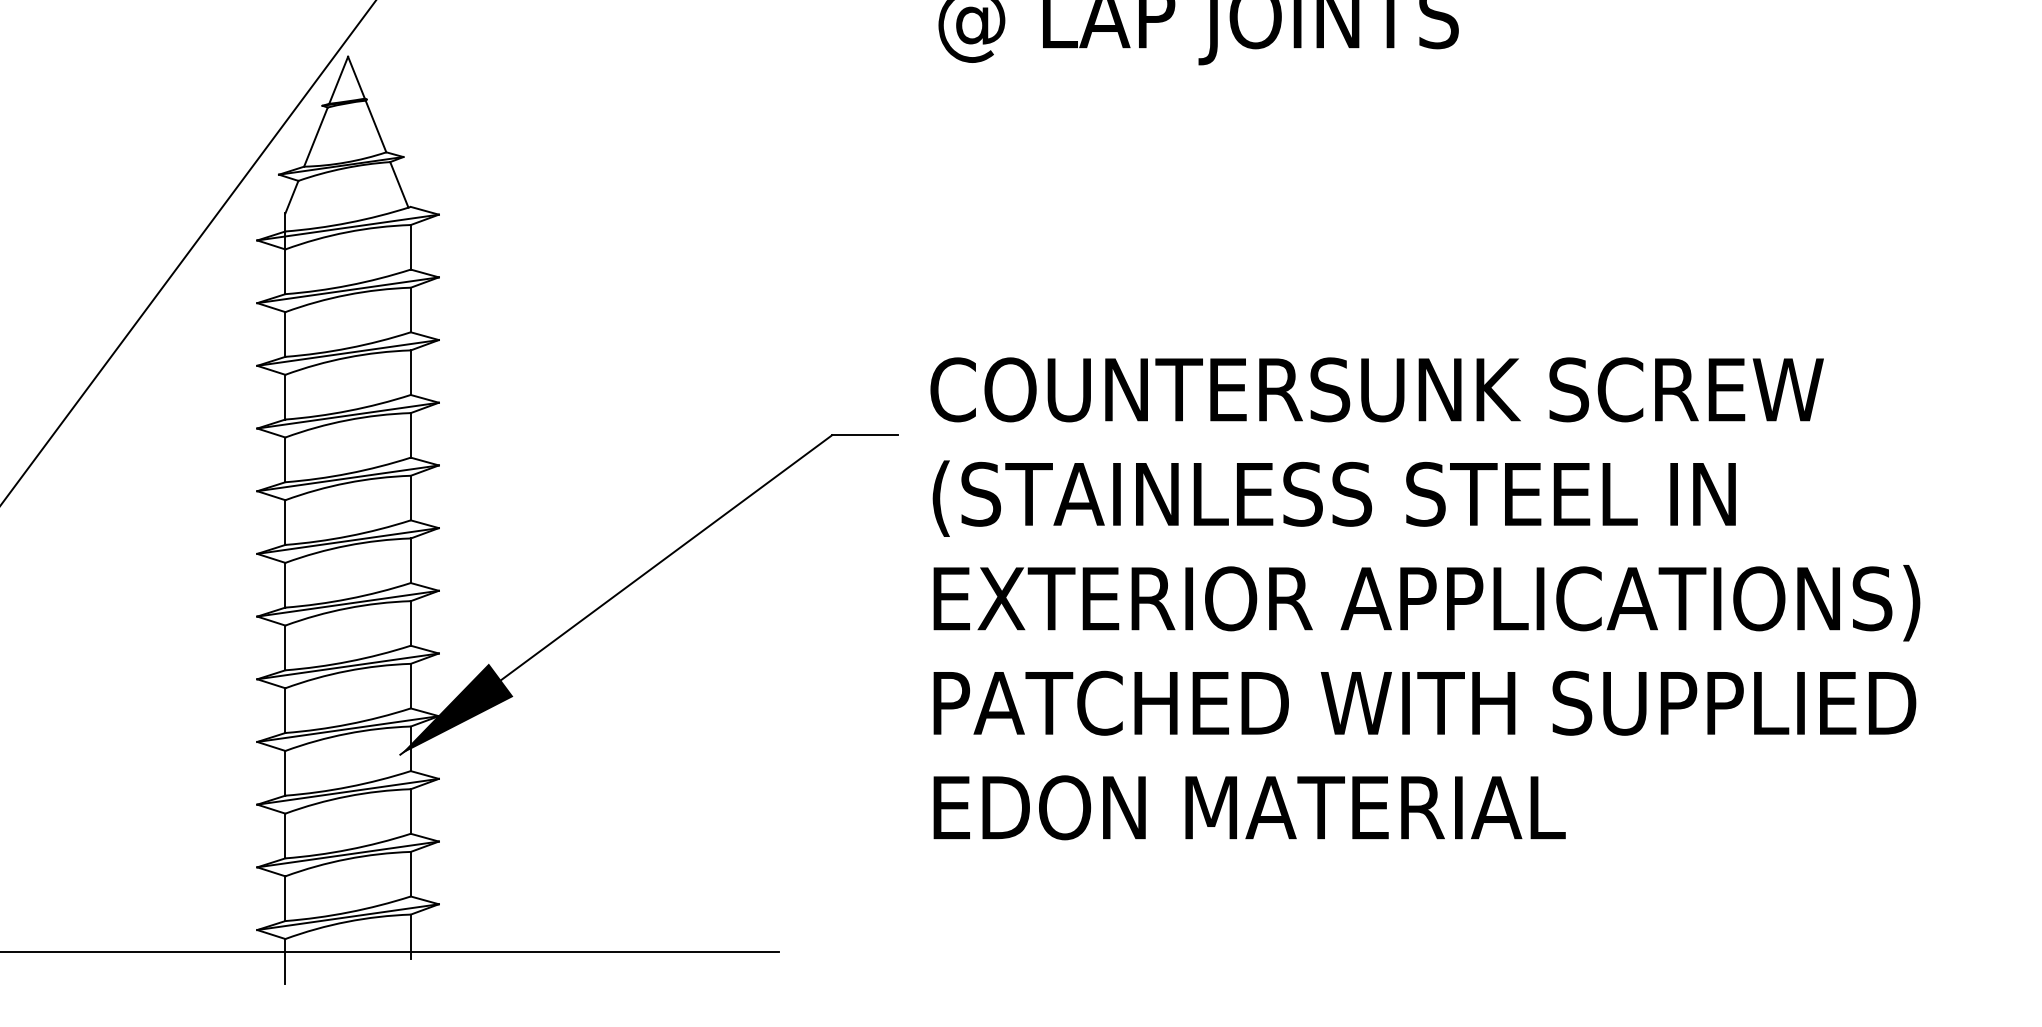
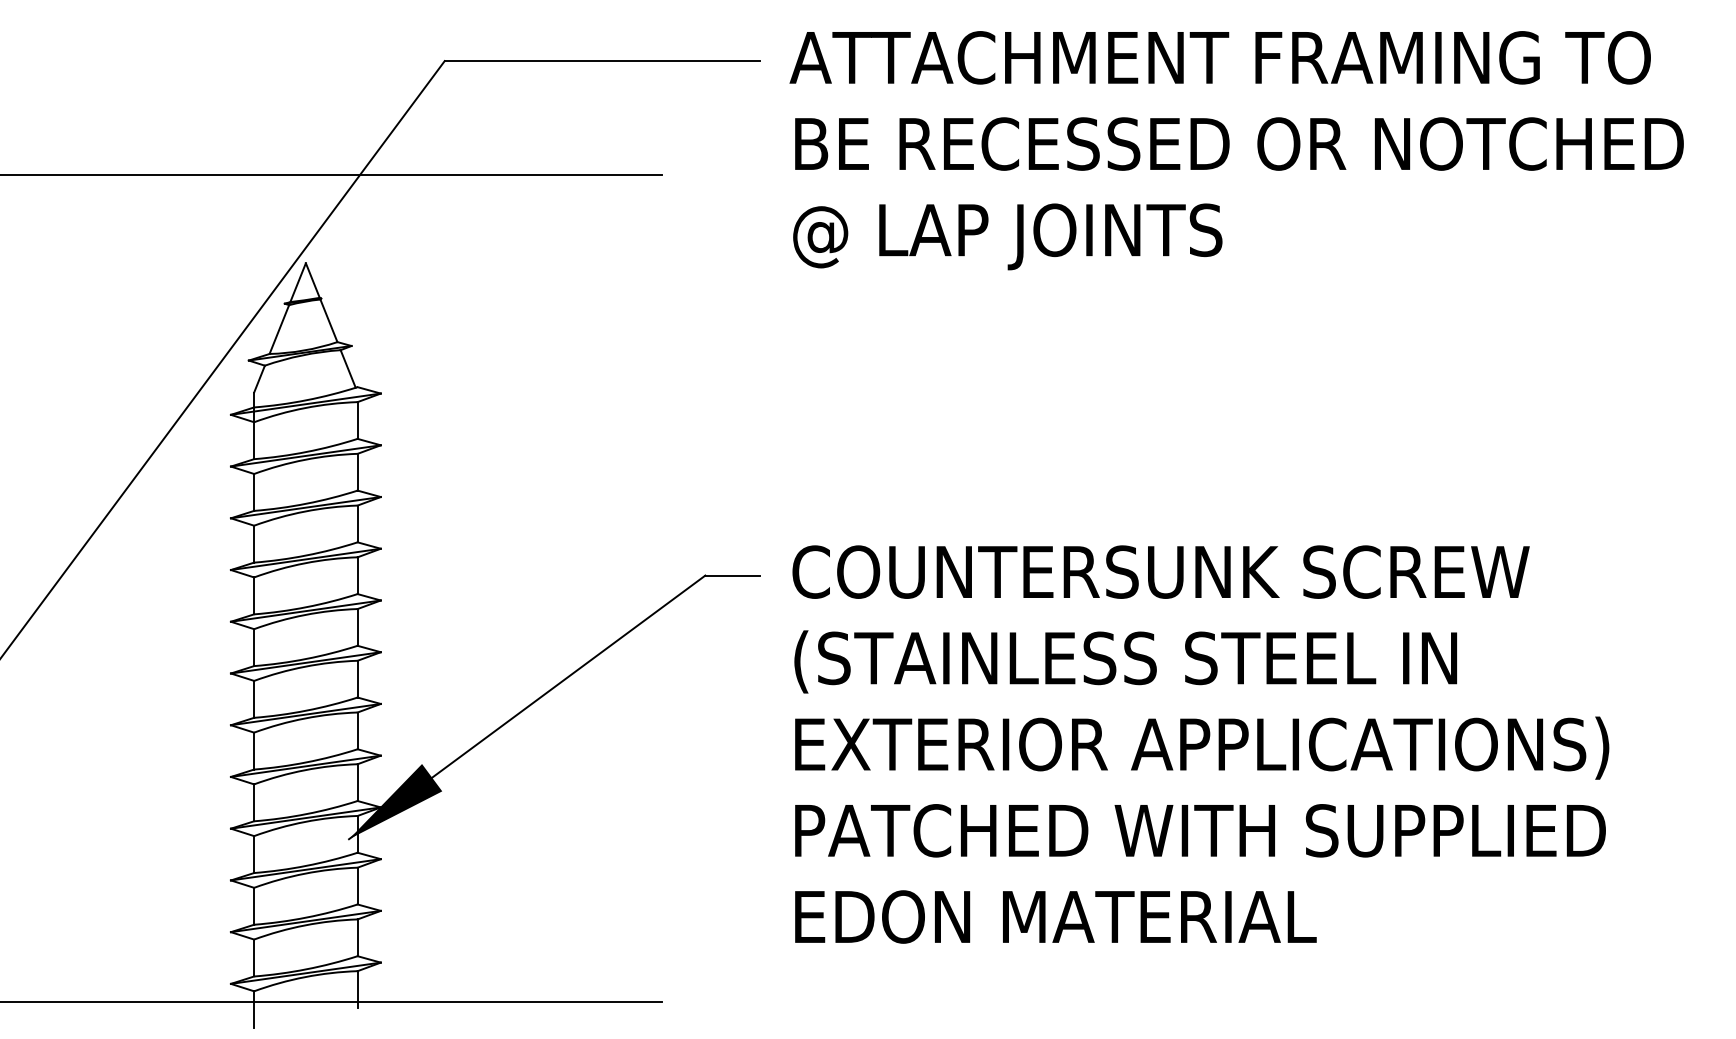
text: (1424, 598) -> (1200, 744), moved

